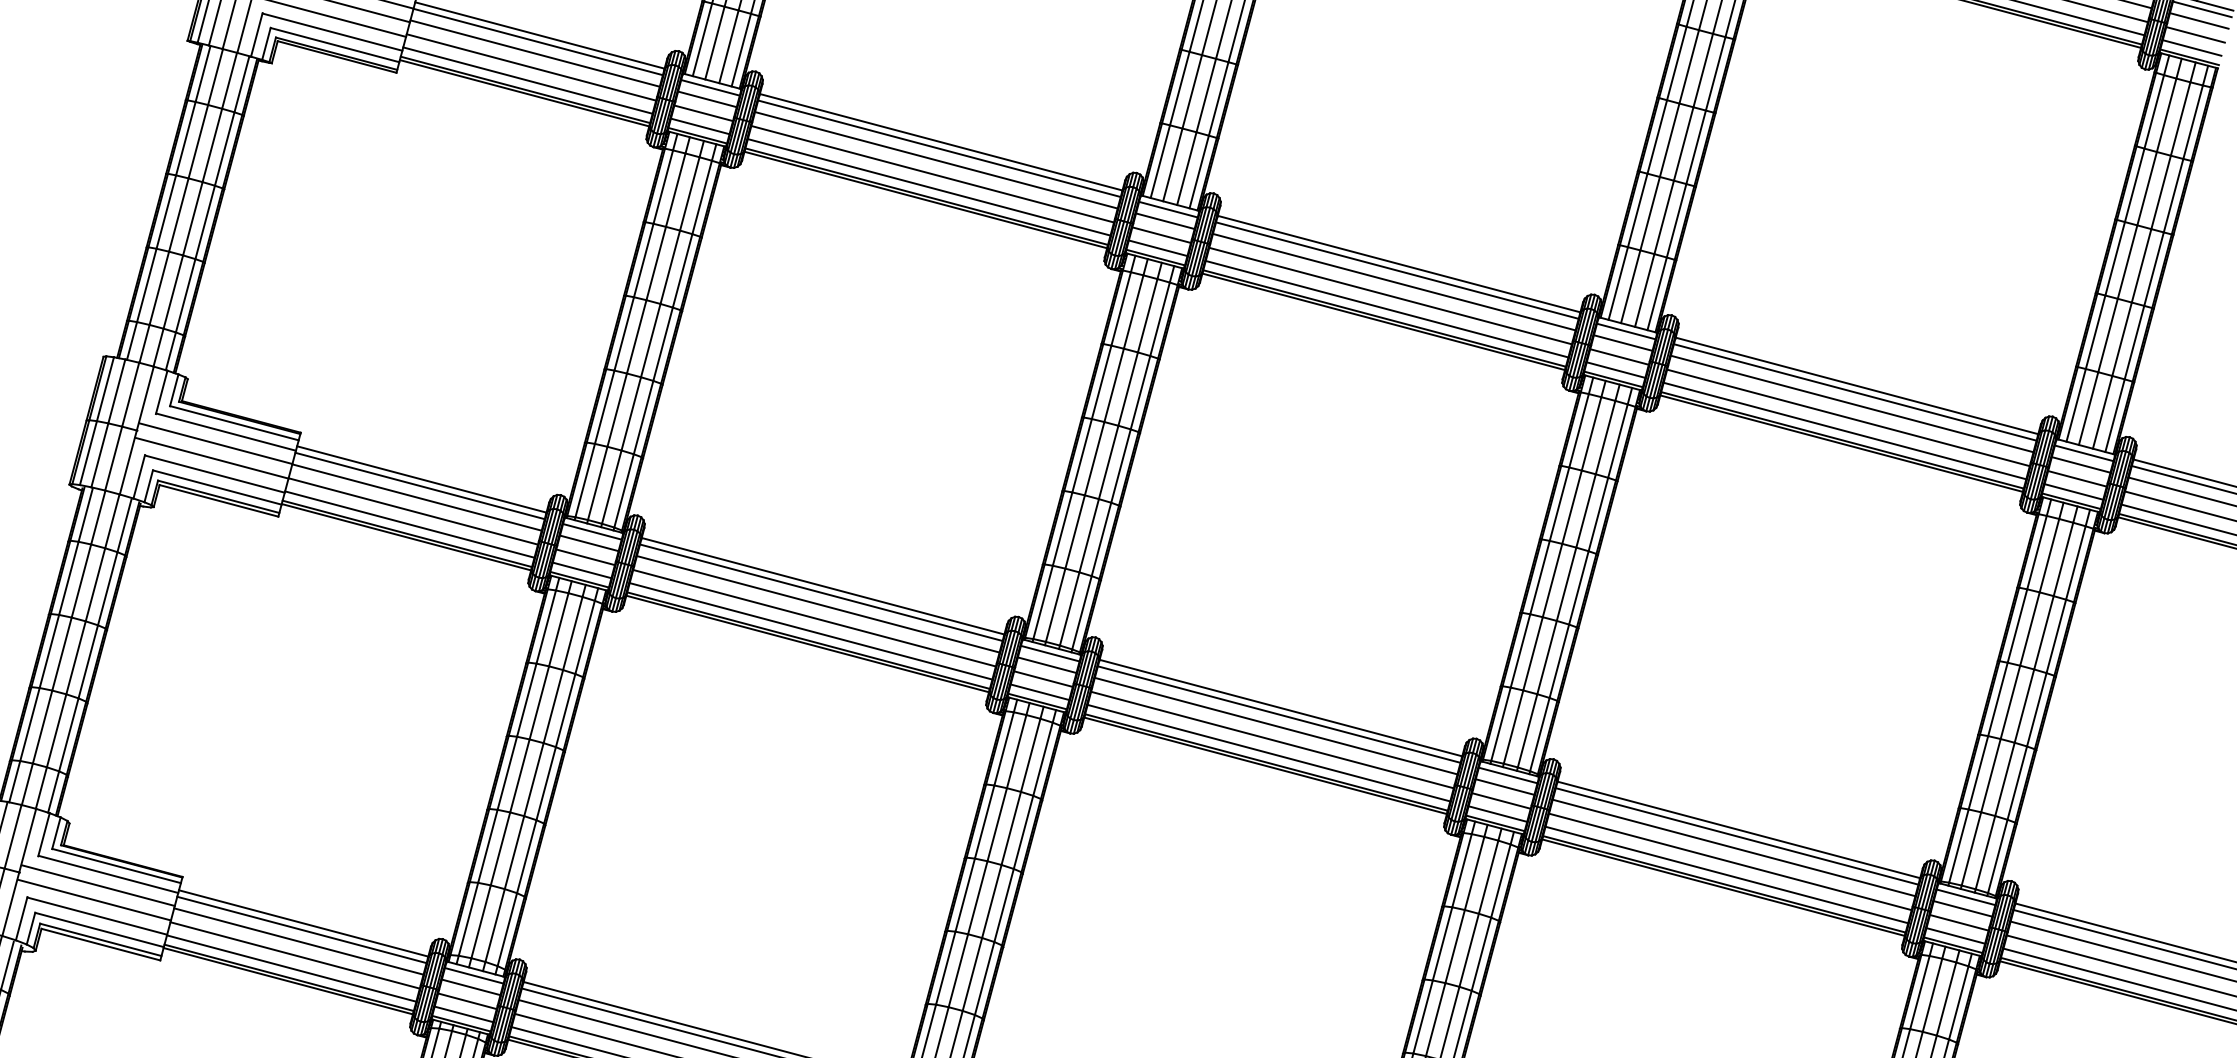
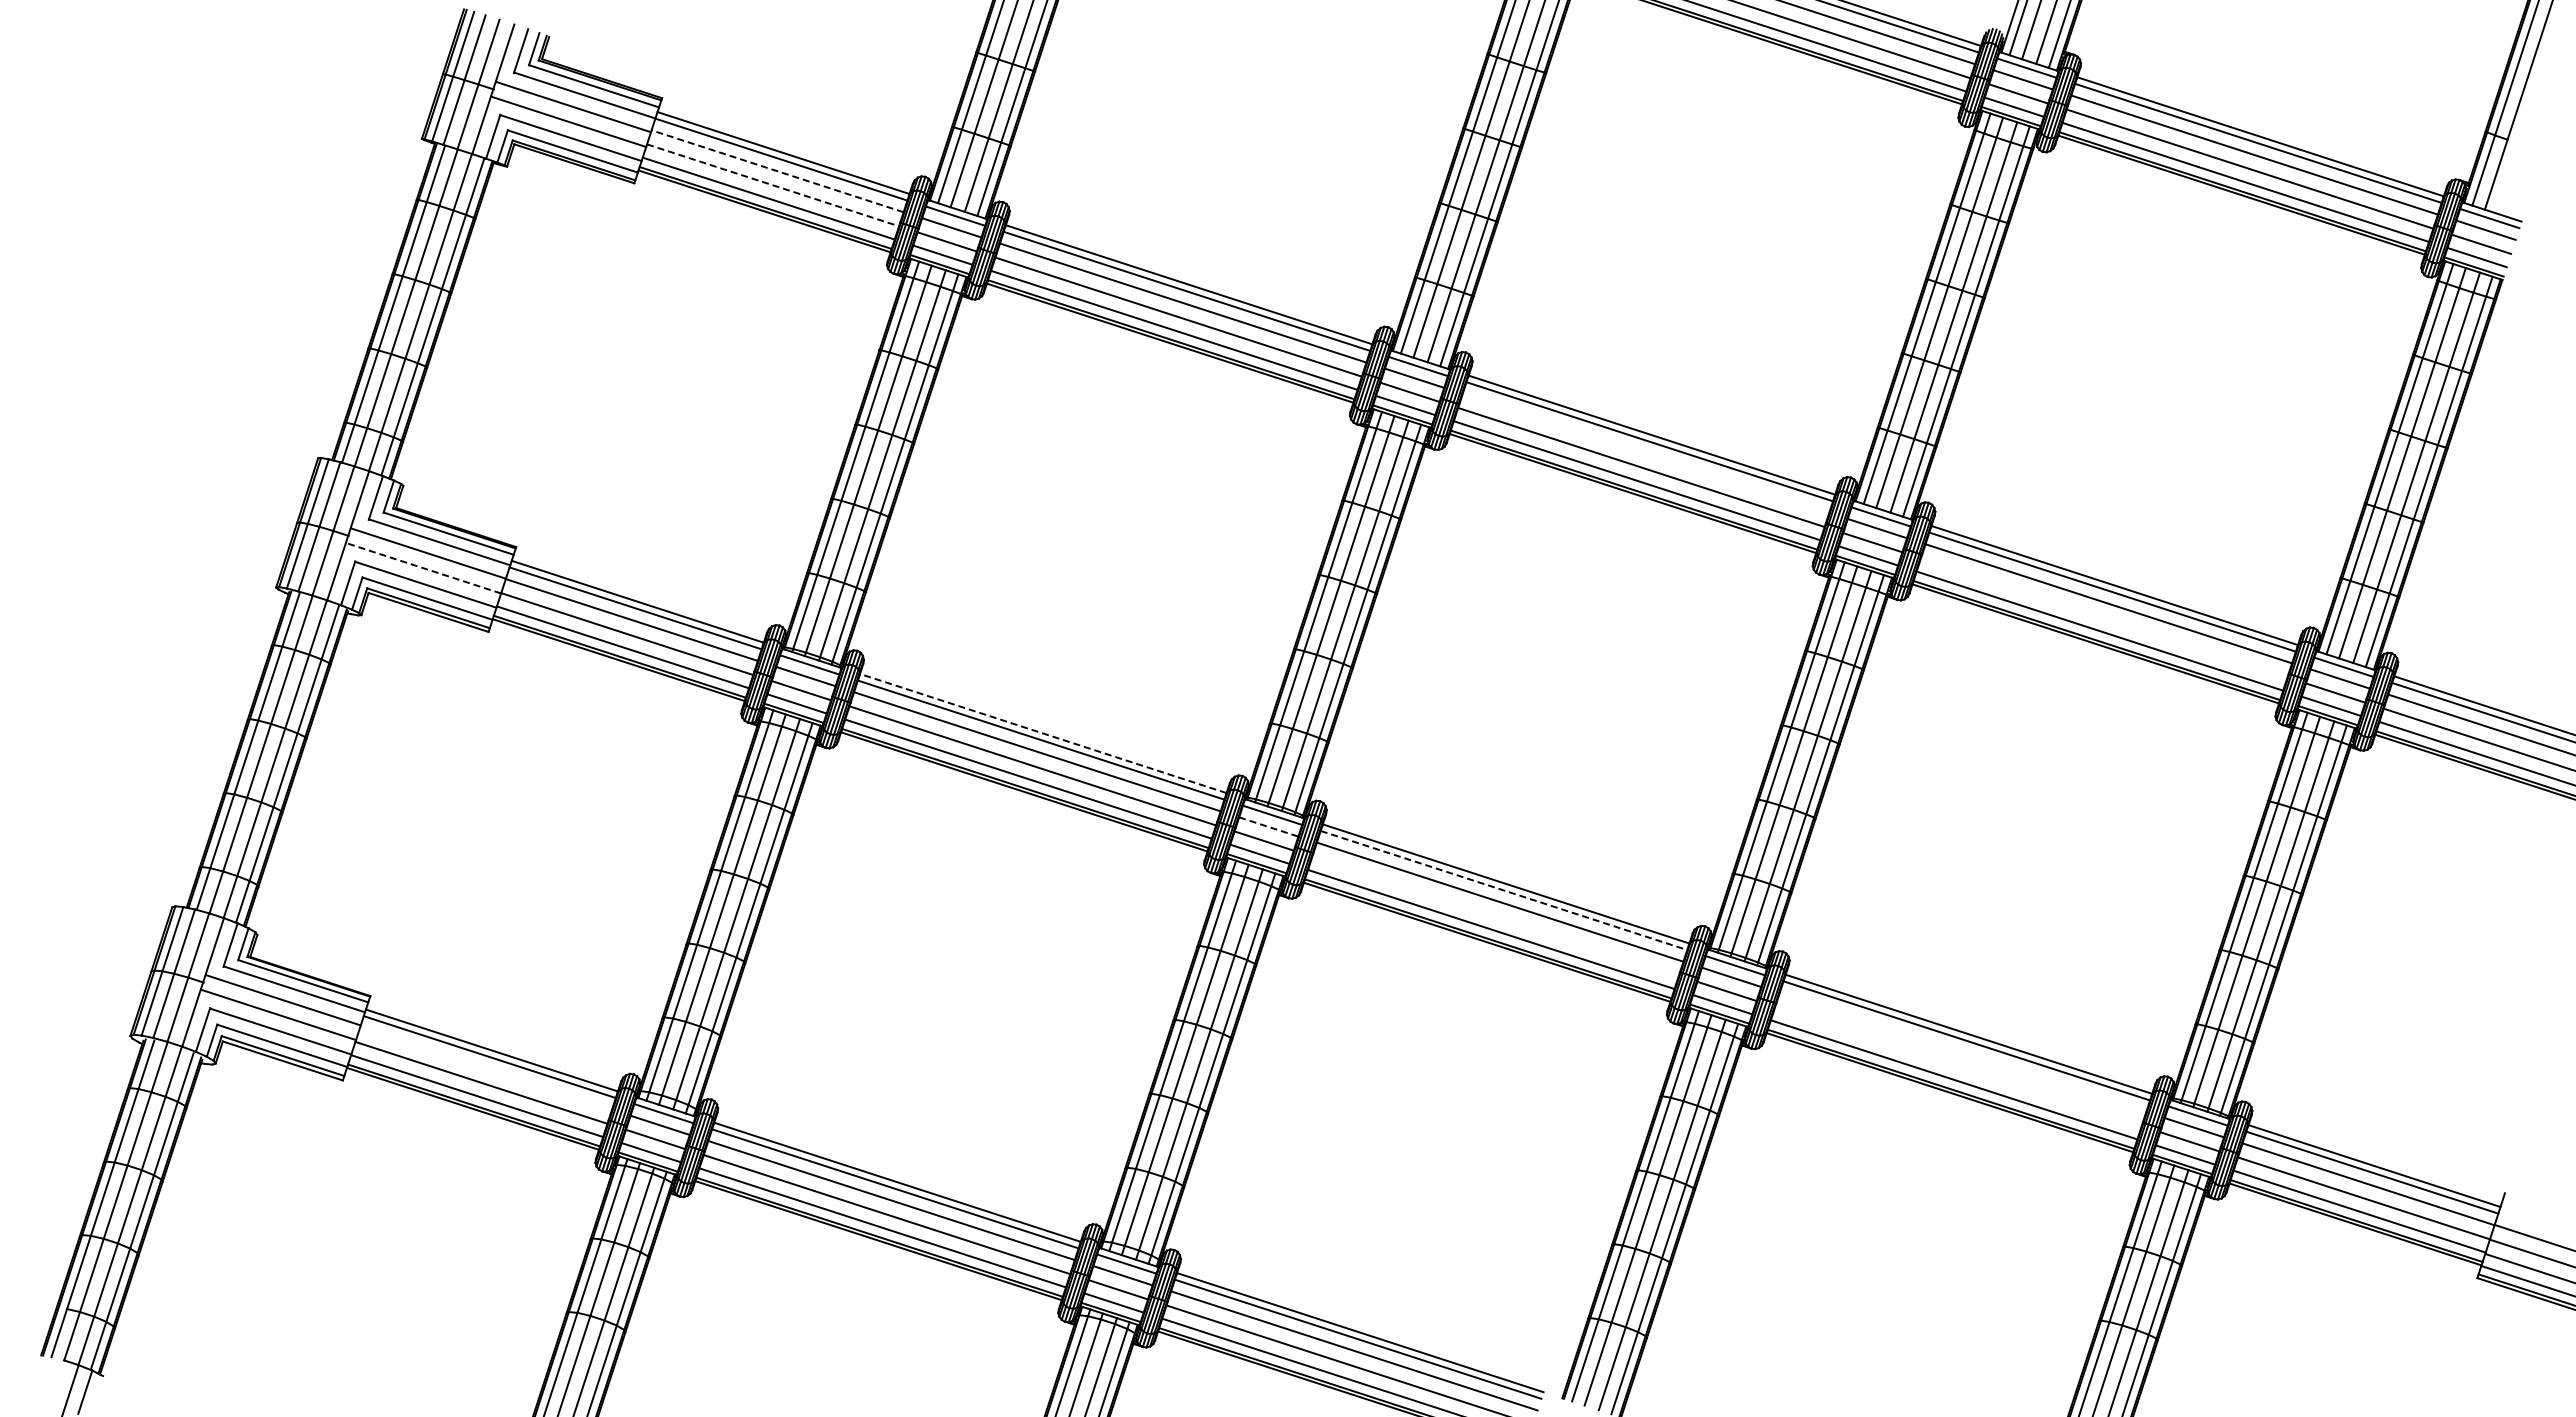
line: (535, 53) -> (777, 171), solid -> dashed
line: (531, 67) -> (773, 185), solid -> dashed
line: (1393, 281) -> (1645, 452), removed
line: (1847, 417) -> (2103, 617), removed
line: (211, 458) -> (423, 568), solid -> dashed
line: (823, 586) -> (1043, 733), solid -> dashed
line: (1047, 665) -> (1269, 827), solid -> dashed
line: (1279, 714) -> (1504, 890), solid -> dashed
line: (1272, 739) -> (1495, 915), removed
line: (1733, 847) -> (1962, 1052), removed
line: (1730, 861) -> (1958, 1066), removed
line: (298, 941) -> (485, 1068), removed

